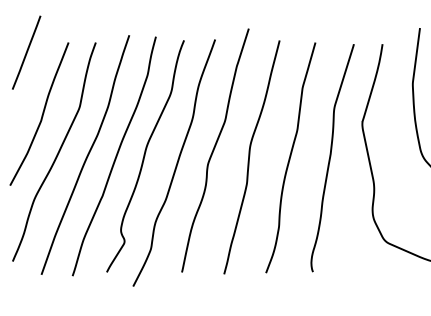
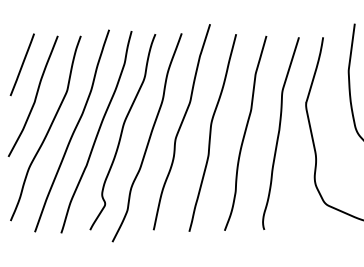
line: (26, 52) -> (22, 64), moved

